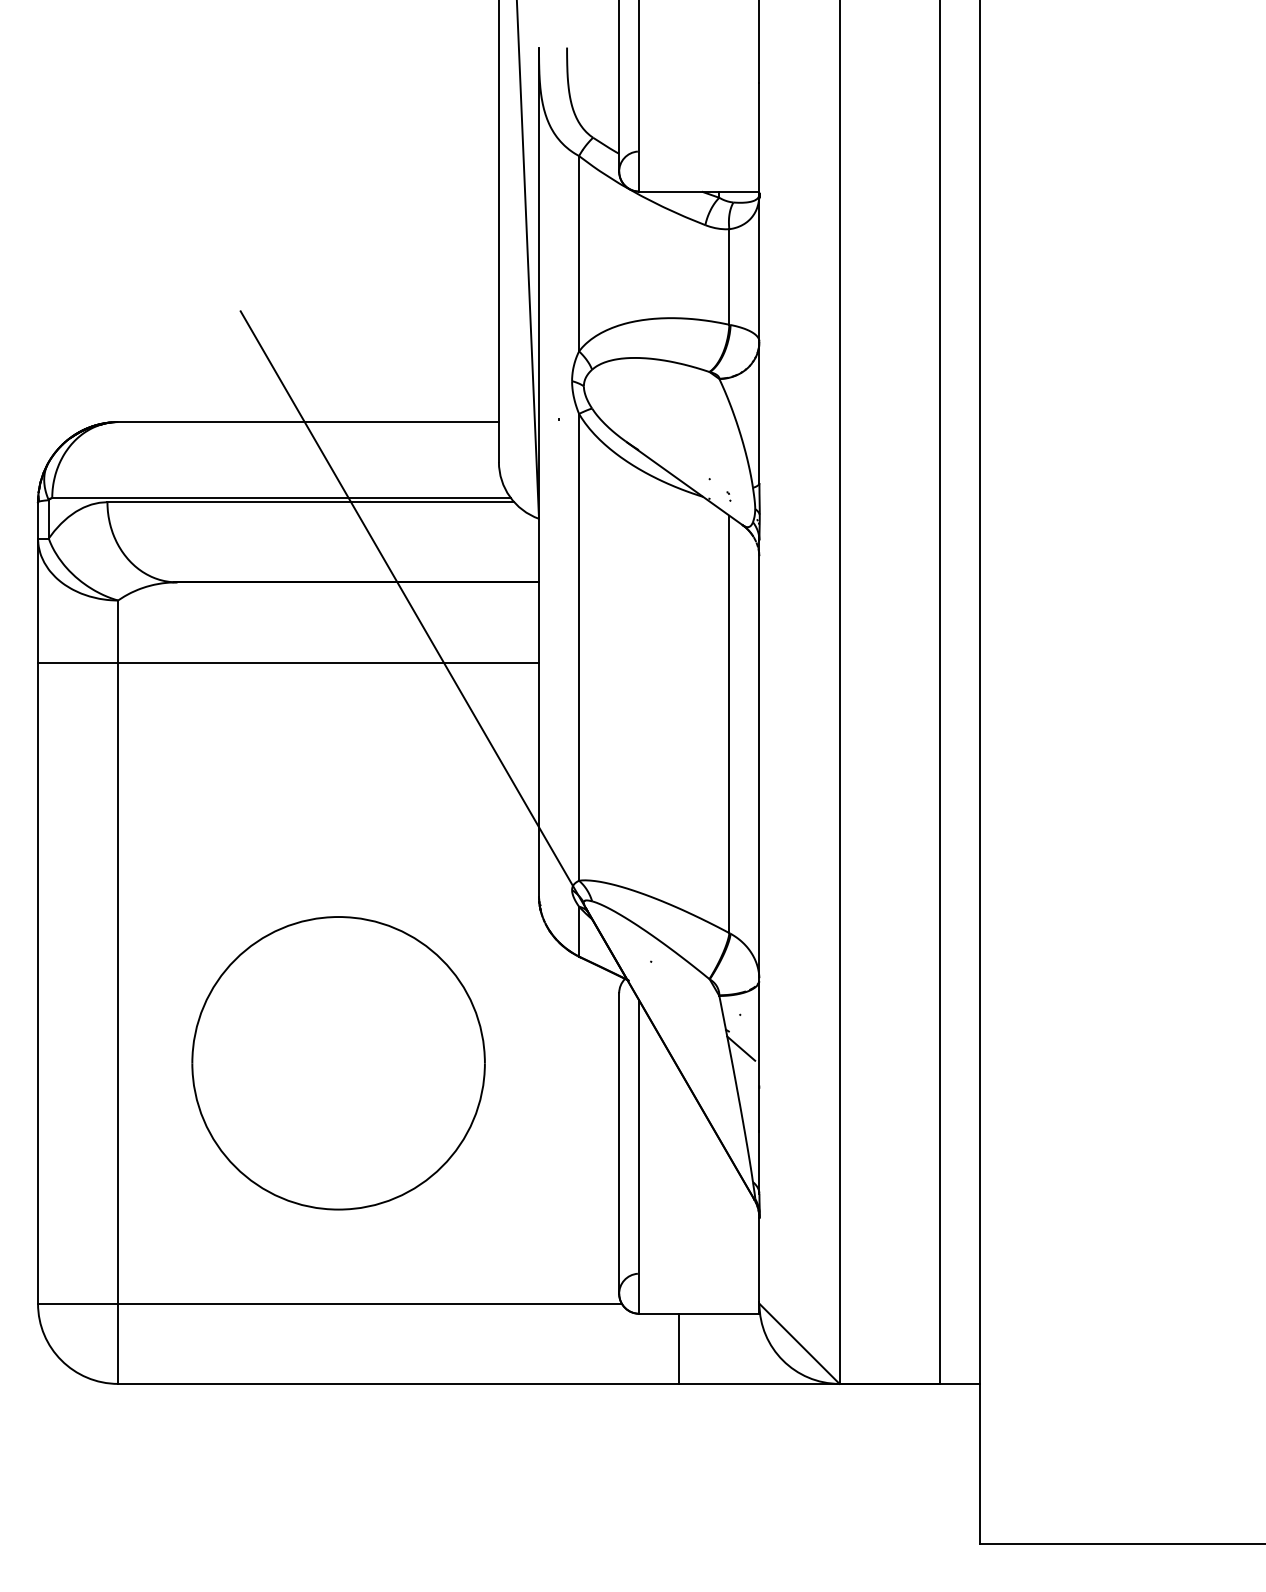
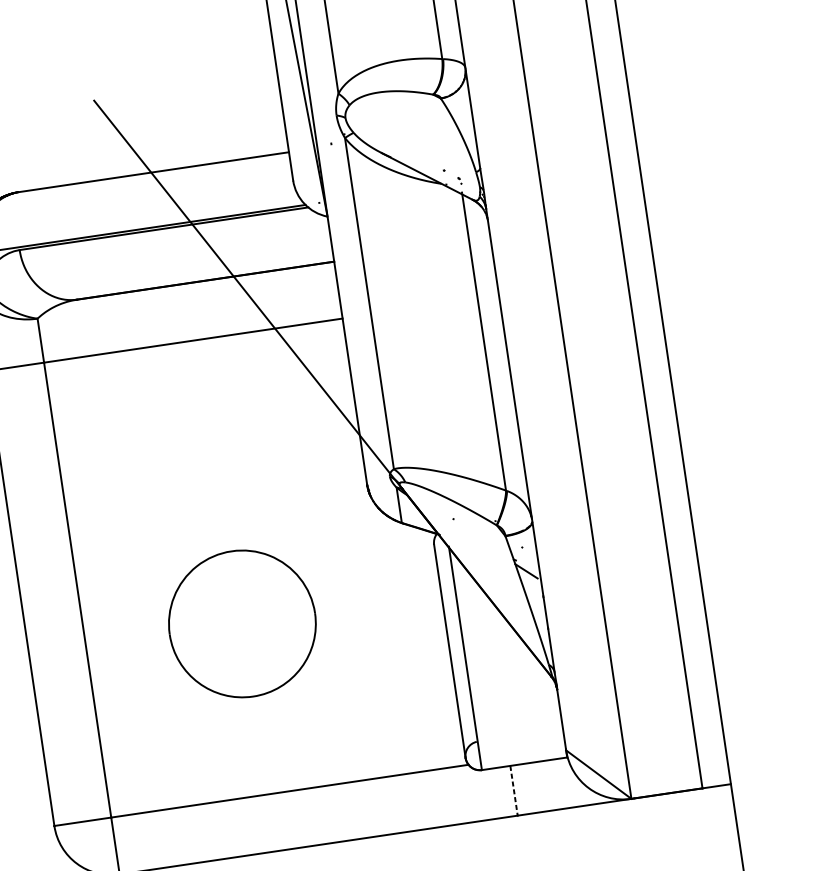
part: (338, 1063) -> (242, 624), size x0.7
line: (679, 1349) -> (514, 791), solid -> dashed

